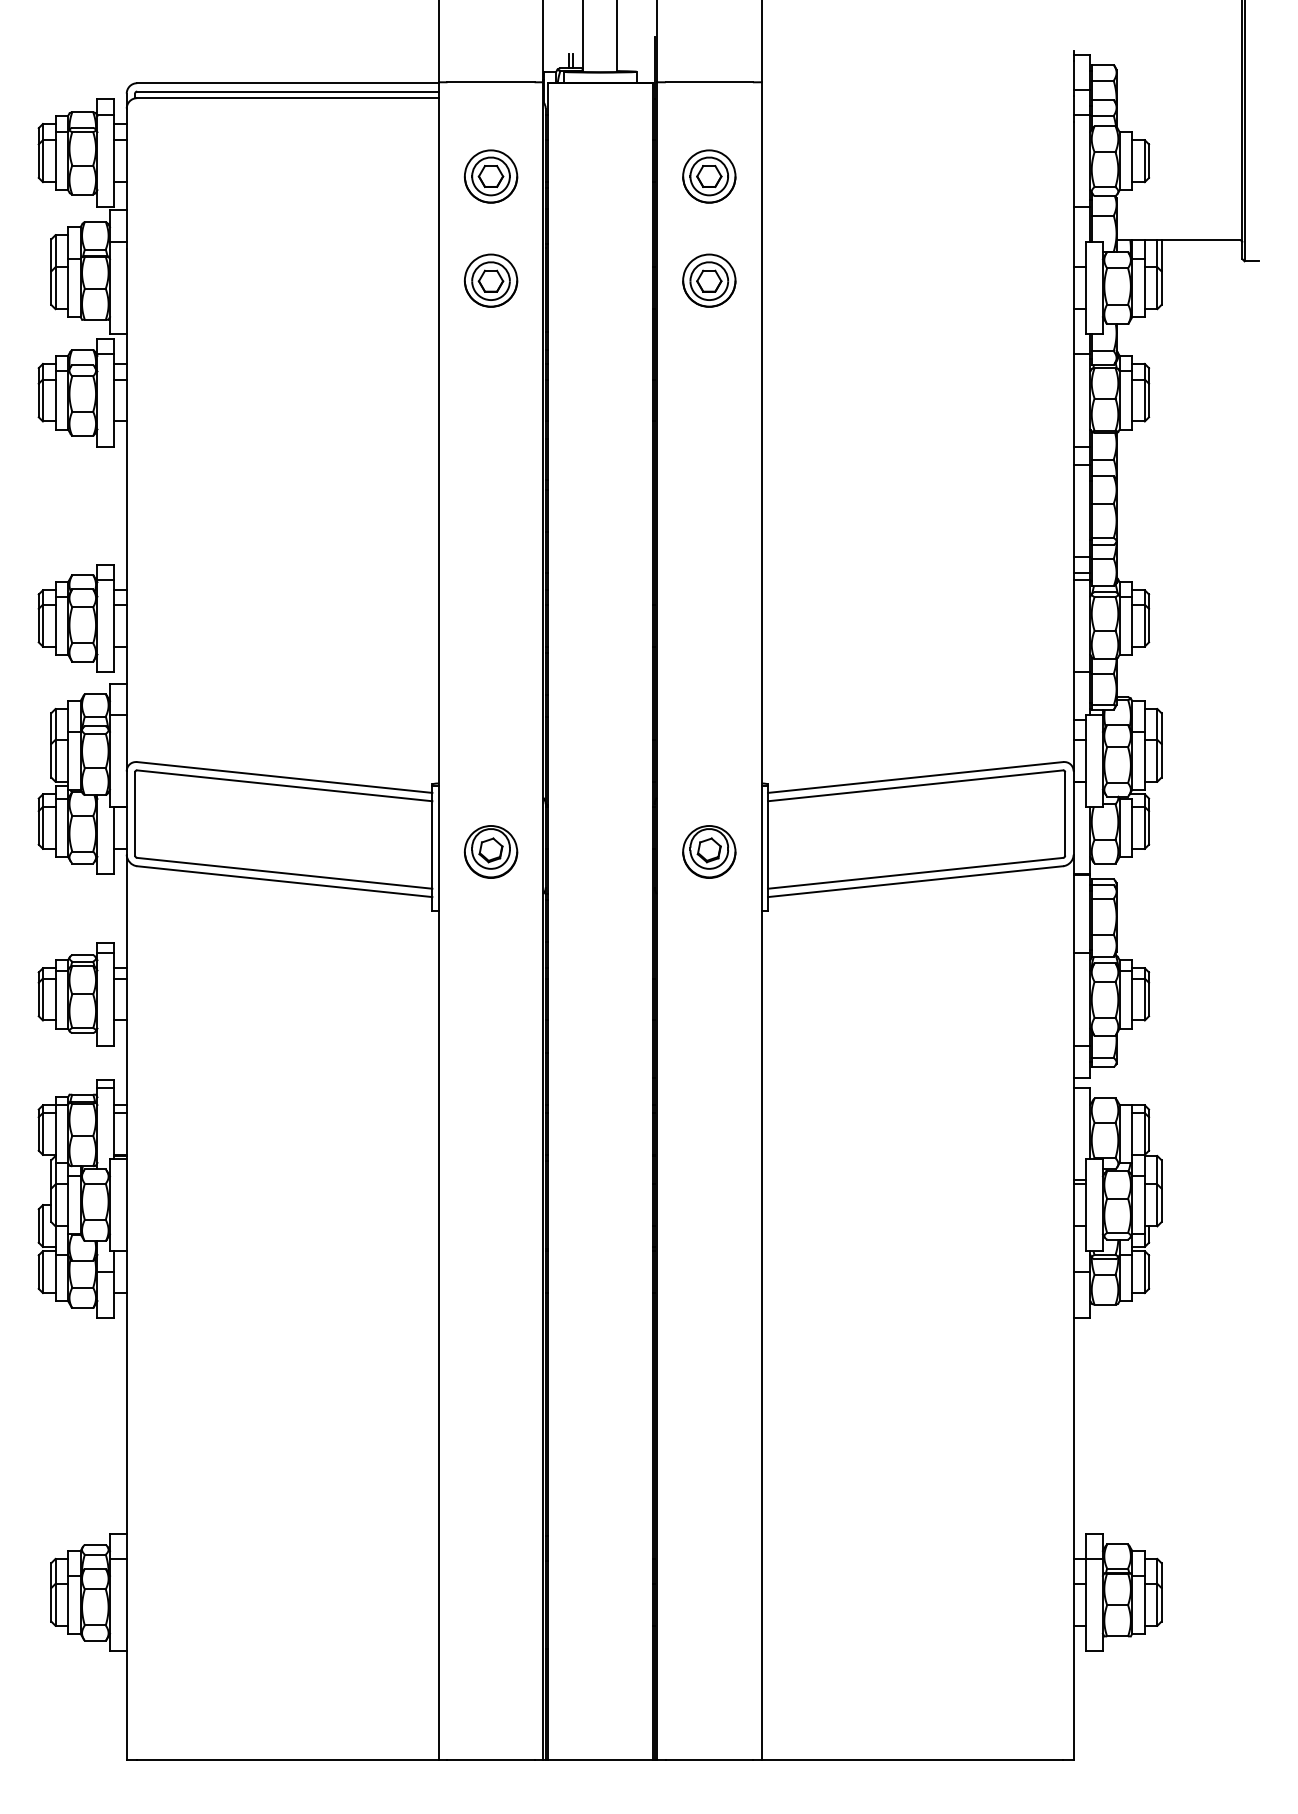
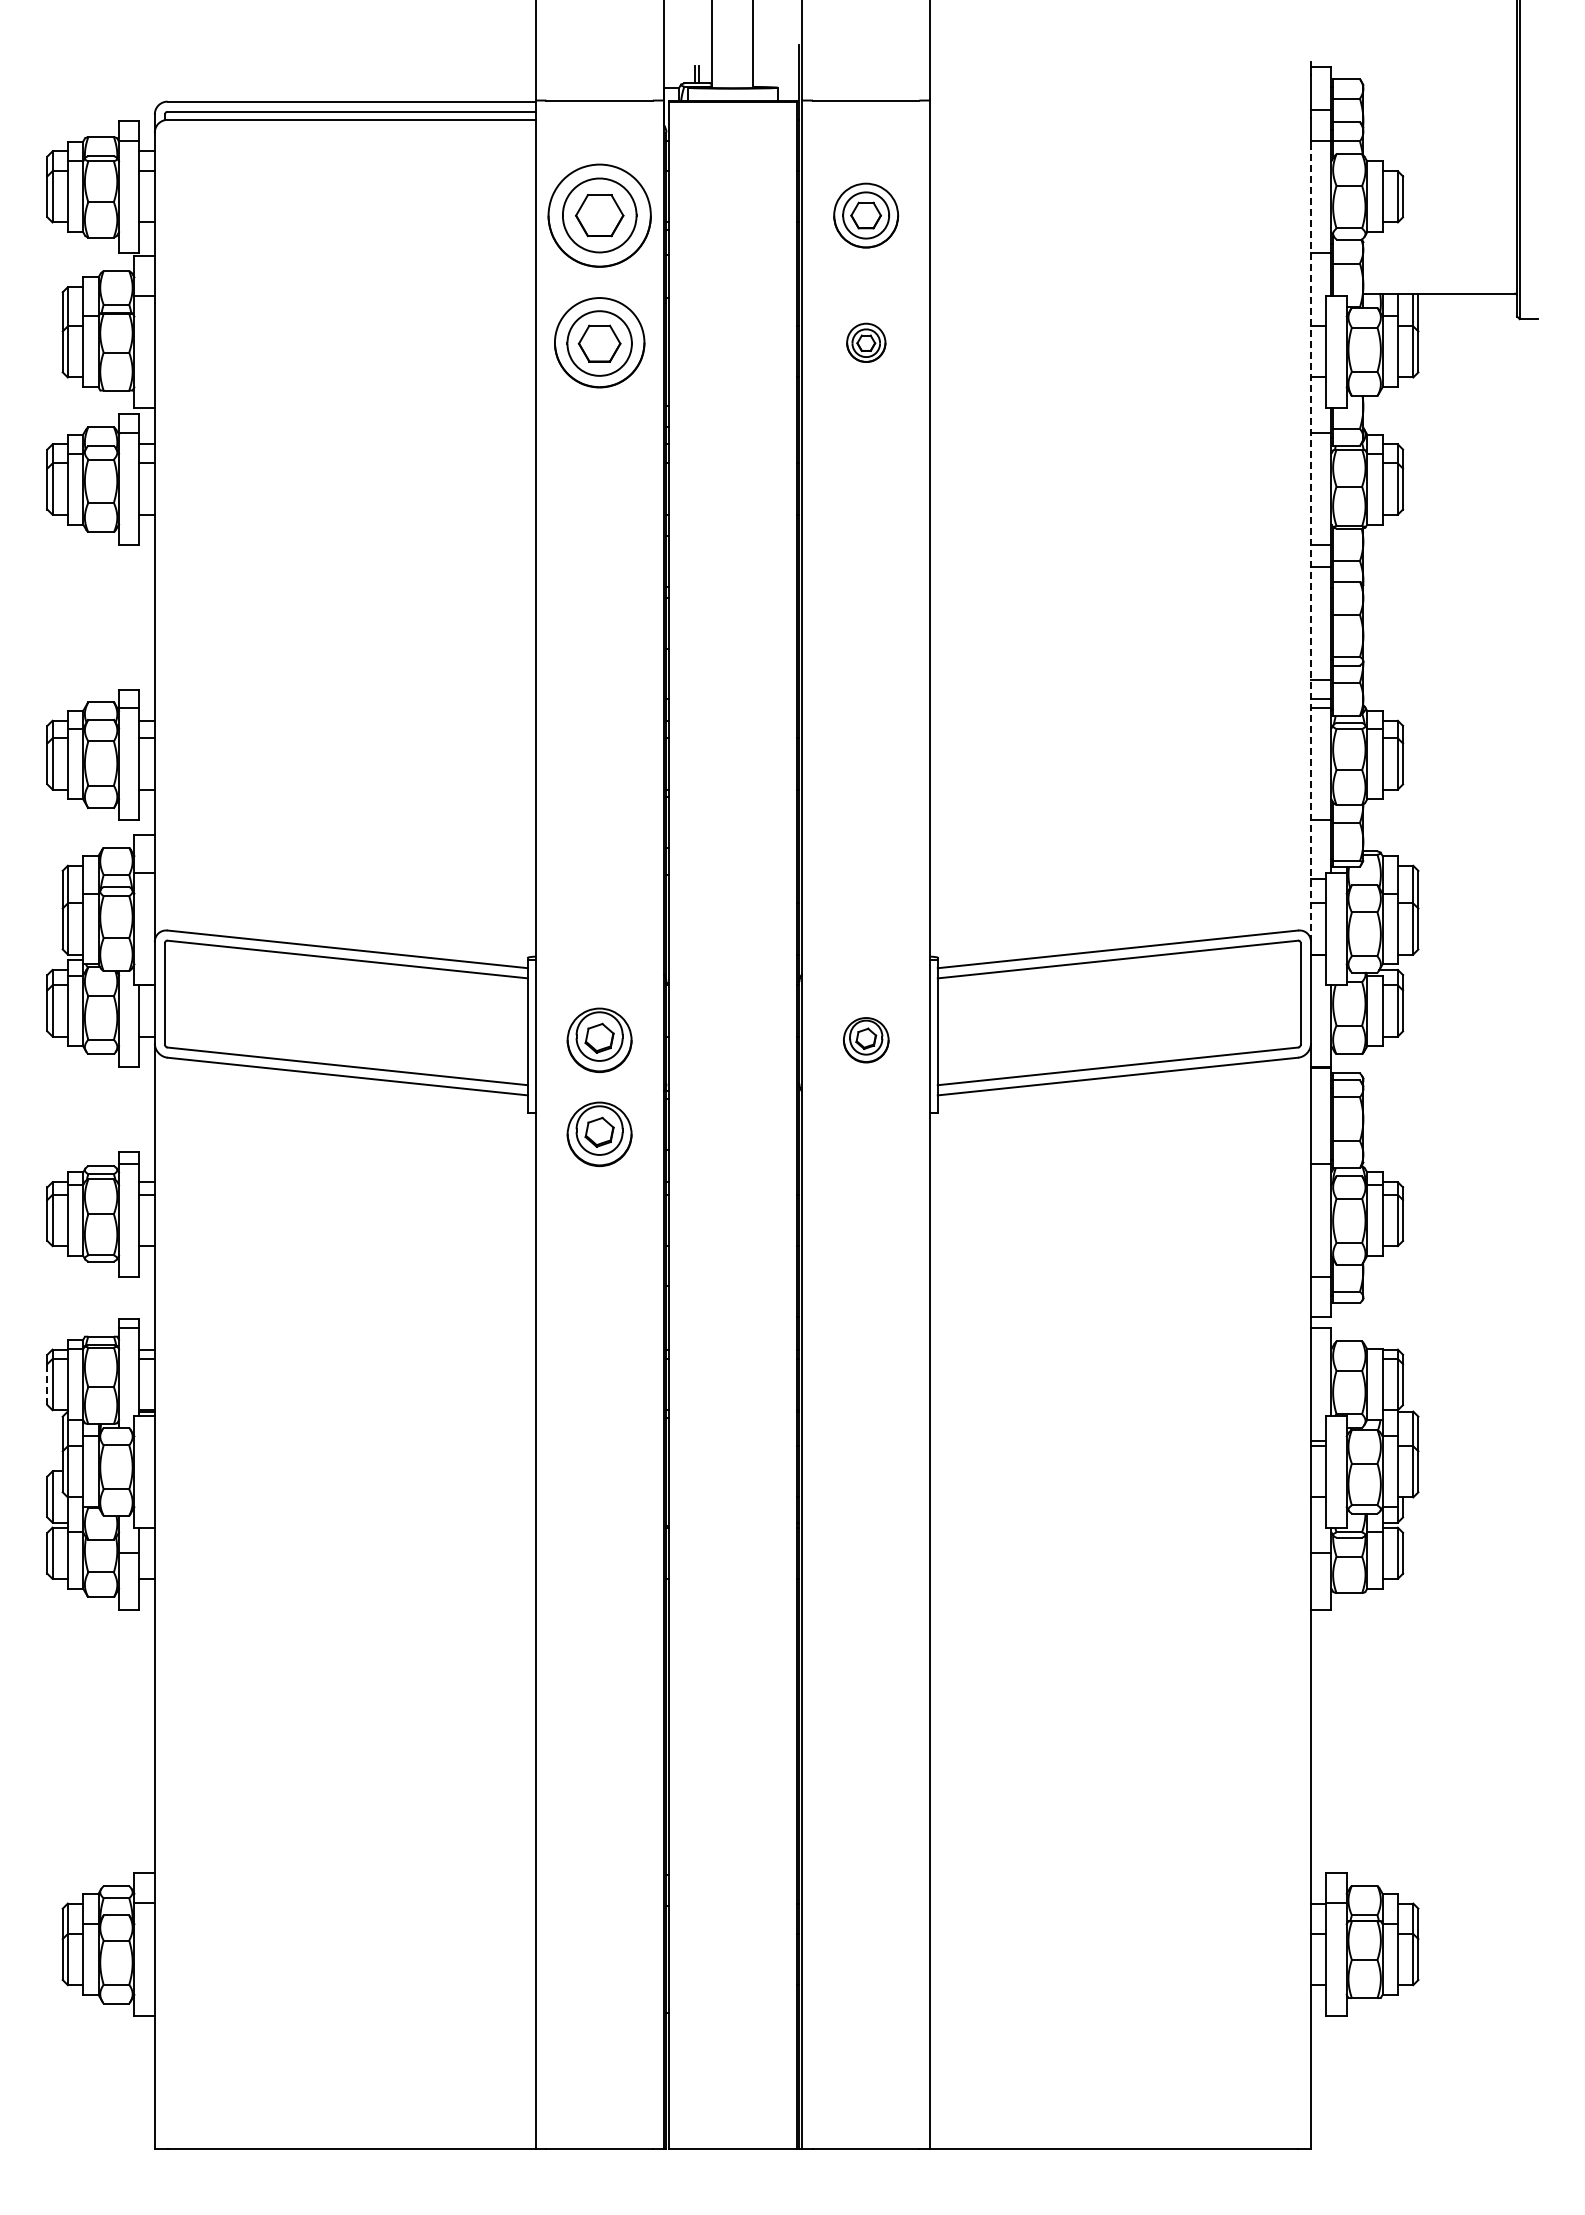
part: (490, 176) -> (599, 215), size x1.6
part: (490, 280) -> (599, 342), size x1.4
part: (709, 280) -> (866, 342), size x0.6
line: (1073, 446) -> (1310, 545), solid -> dashed
part: (709, 851) -> (866, 1039), size x0.7
part: (490, 928) -> (599, 1133), added
line: (38, 1133) -> (47, 1384), solid -> dashed

